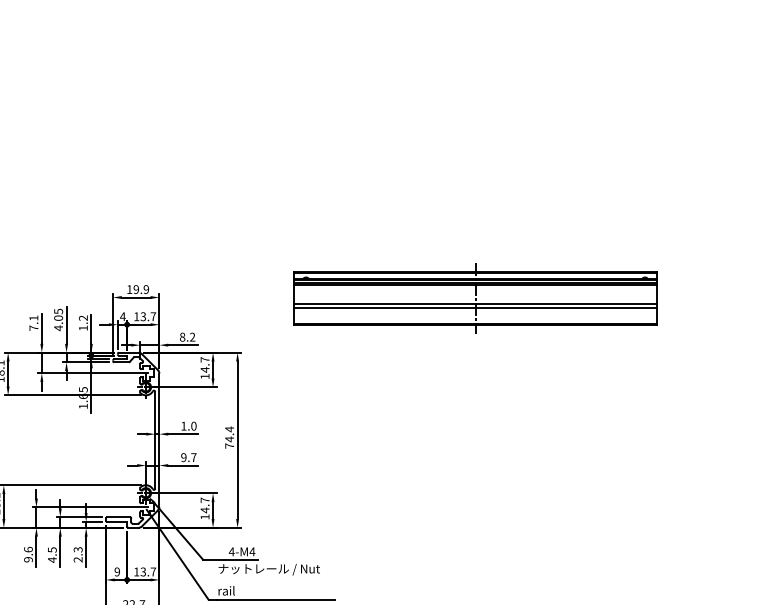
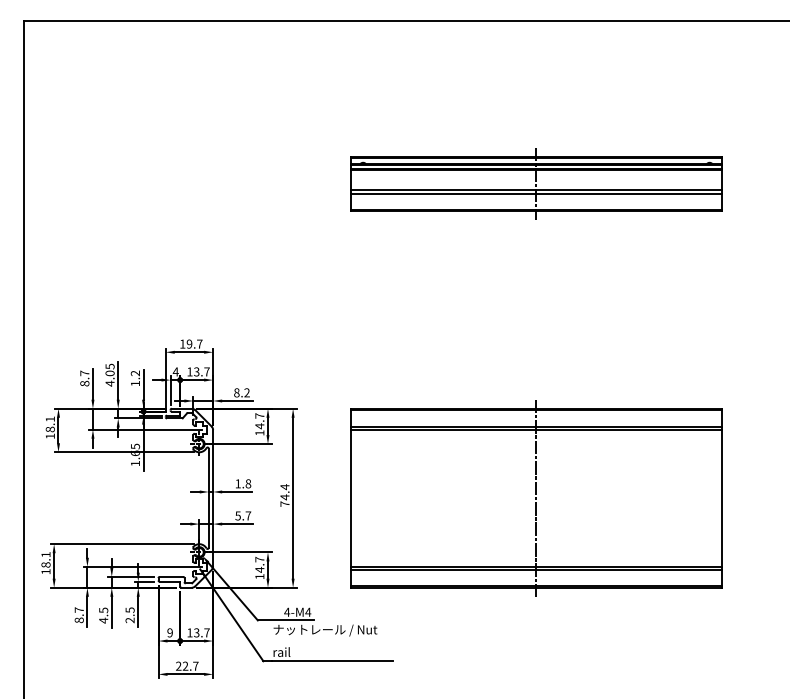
text: (146, 288) -> (199, 343), 19.9 -> 19.7
part: (475, 297) -> (536, 183), moved
text: (33, 323) -> (84, 378), 7.1 -> 8.7
text: (193, 426) -> (248, 484), 1.0 -> 1.8
part: (475, 440) -> (536, 498), added
text: (183, 457) -> (237, 515), 9.7 -> 5.7
text: (76, 549) -> (128, 609), 2.3 -> 2.5
text: (27, 554) -> (78, 615), 9.6 -> 8.7

